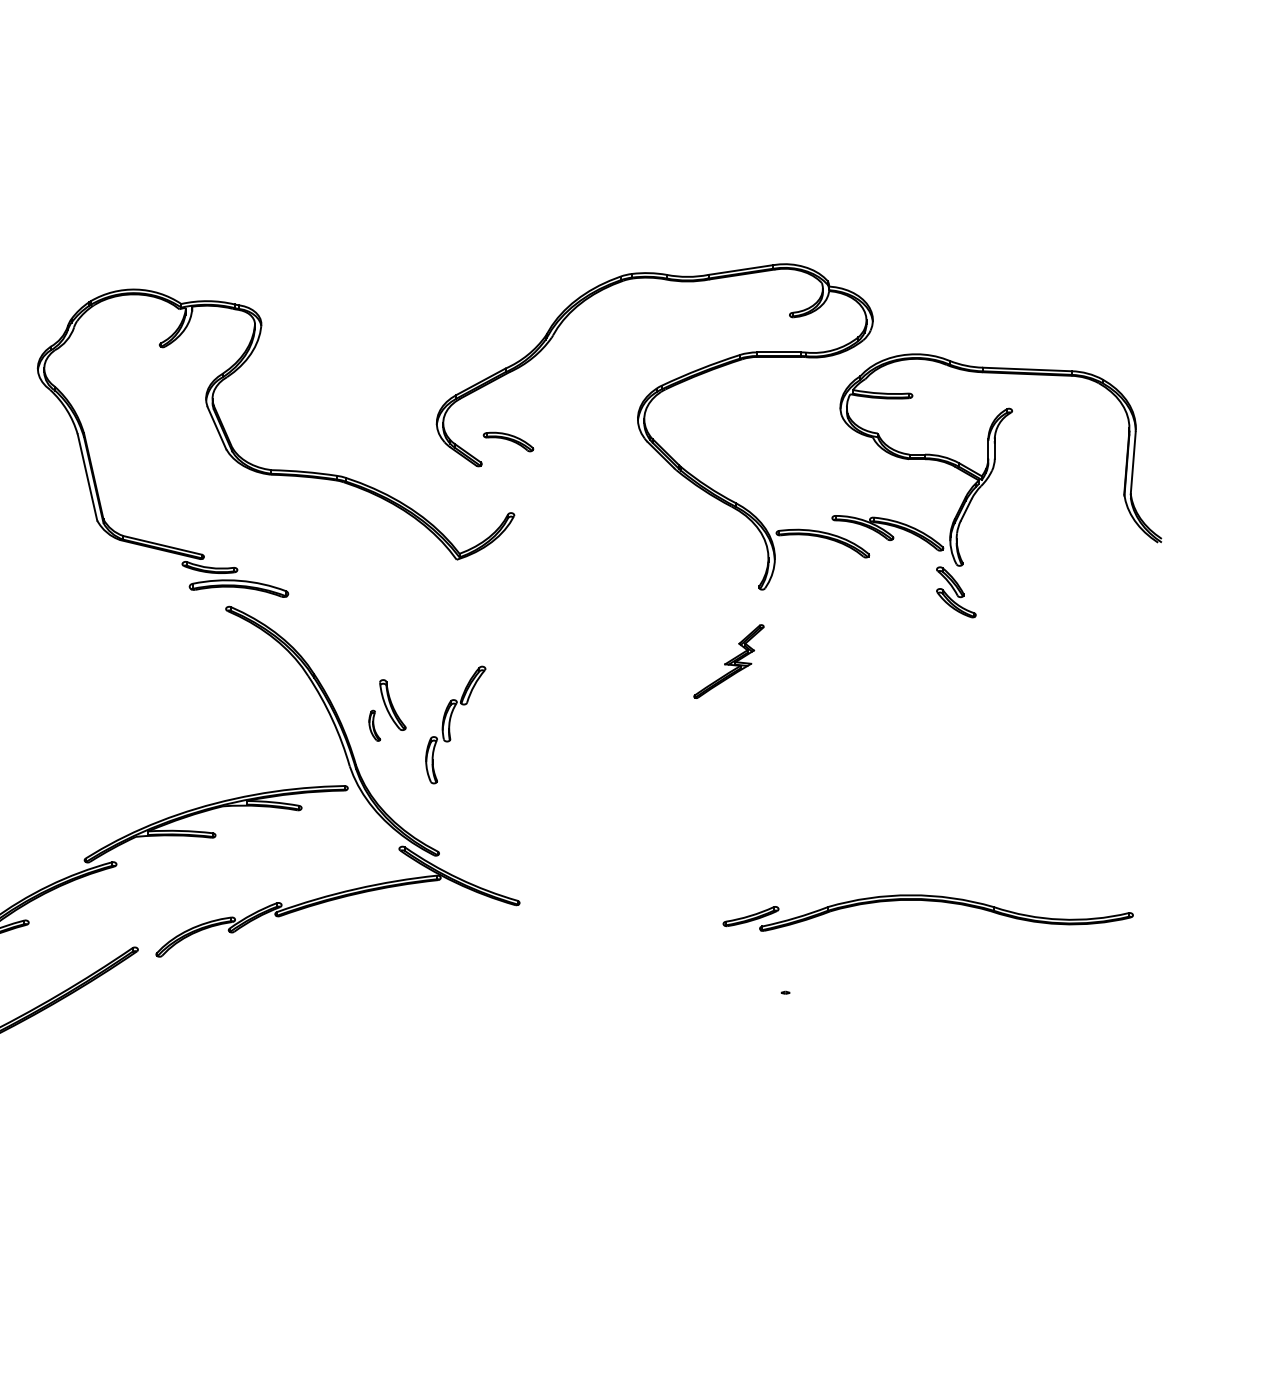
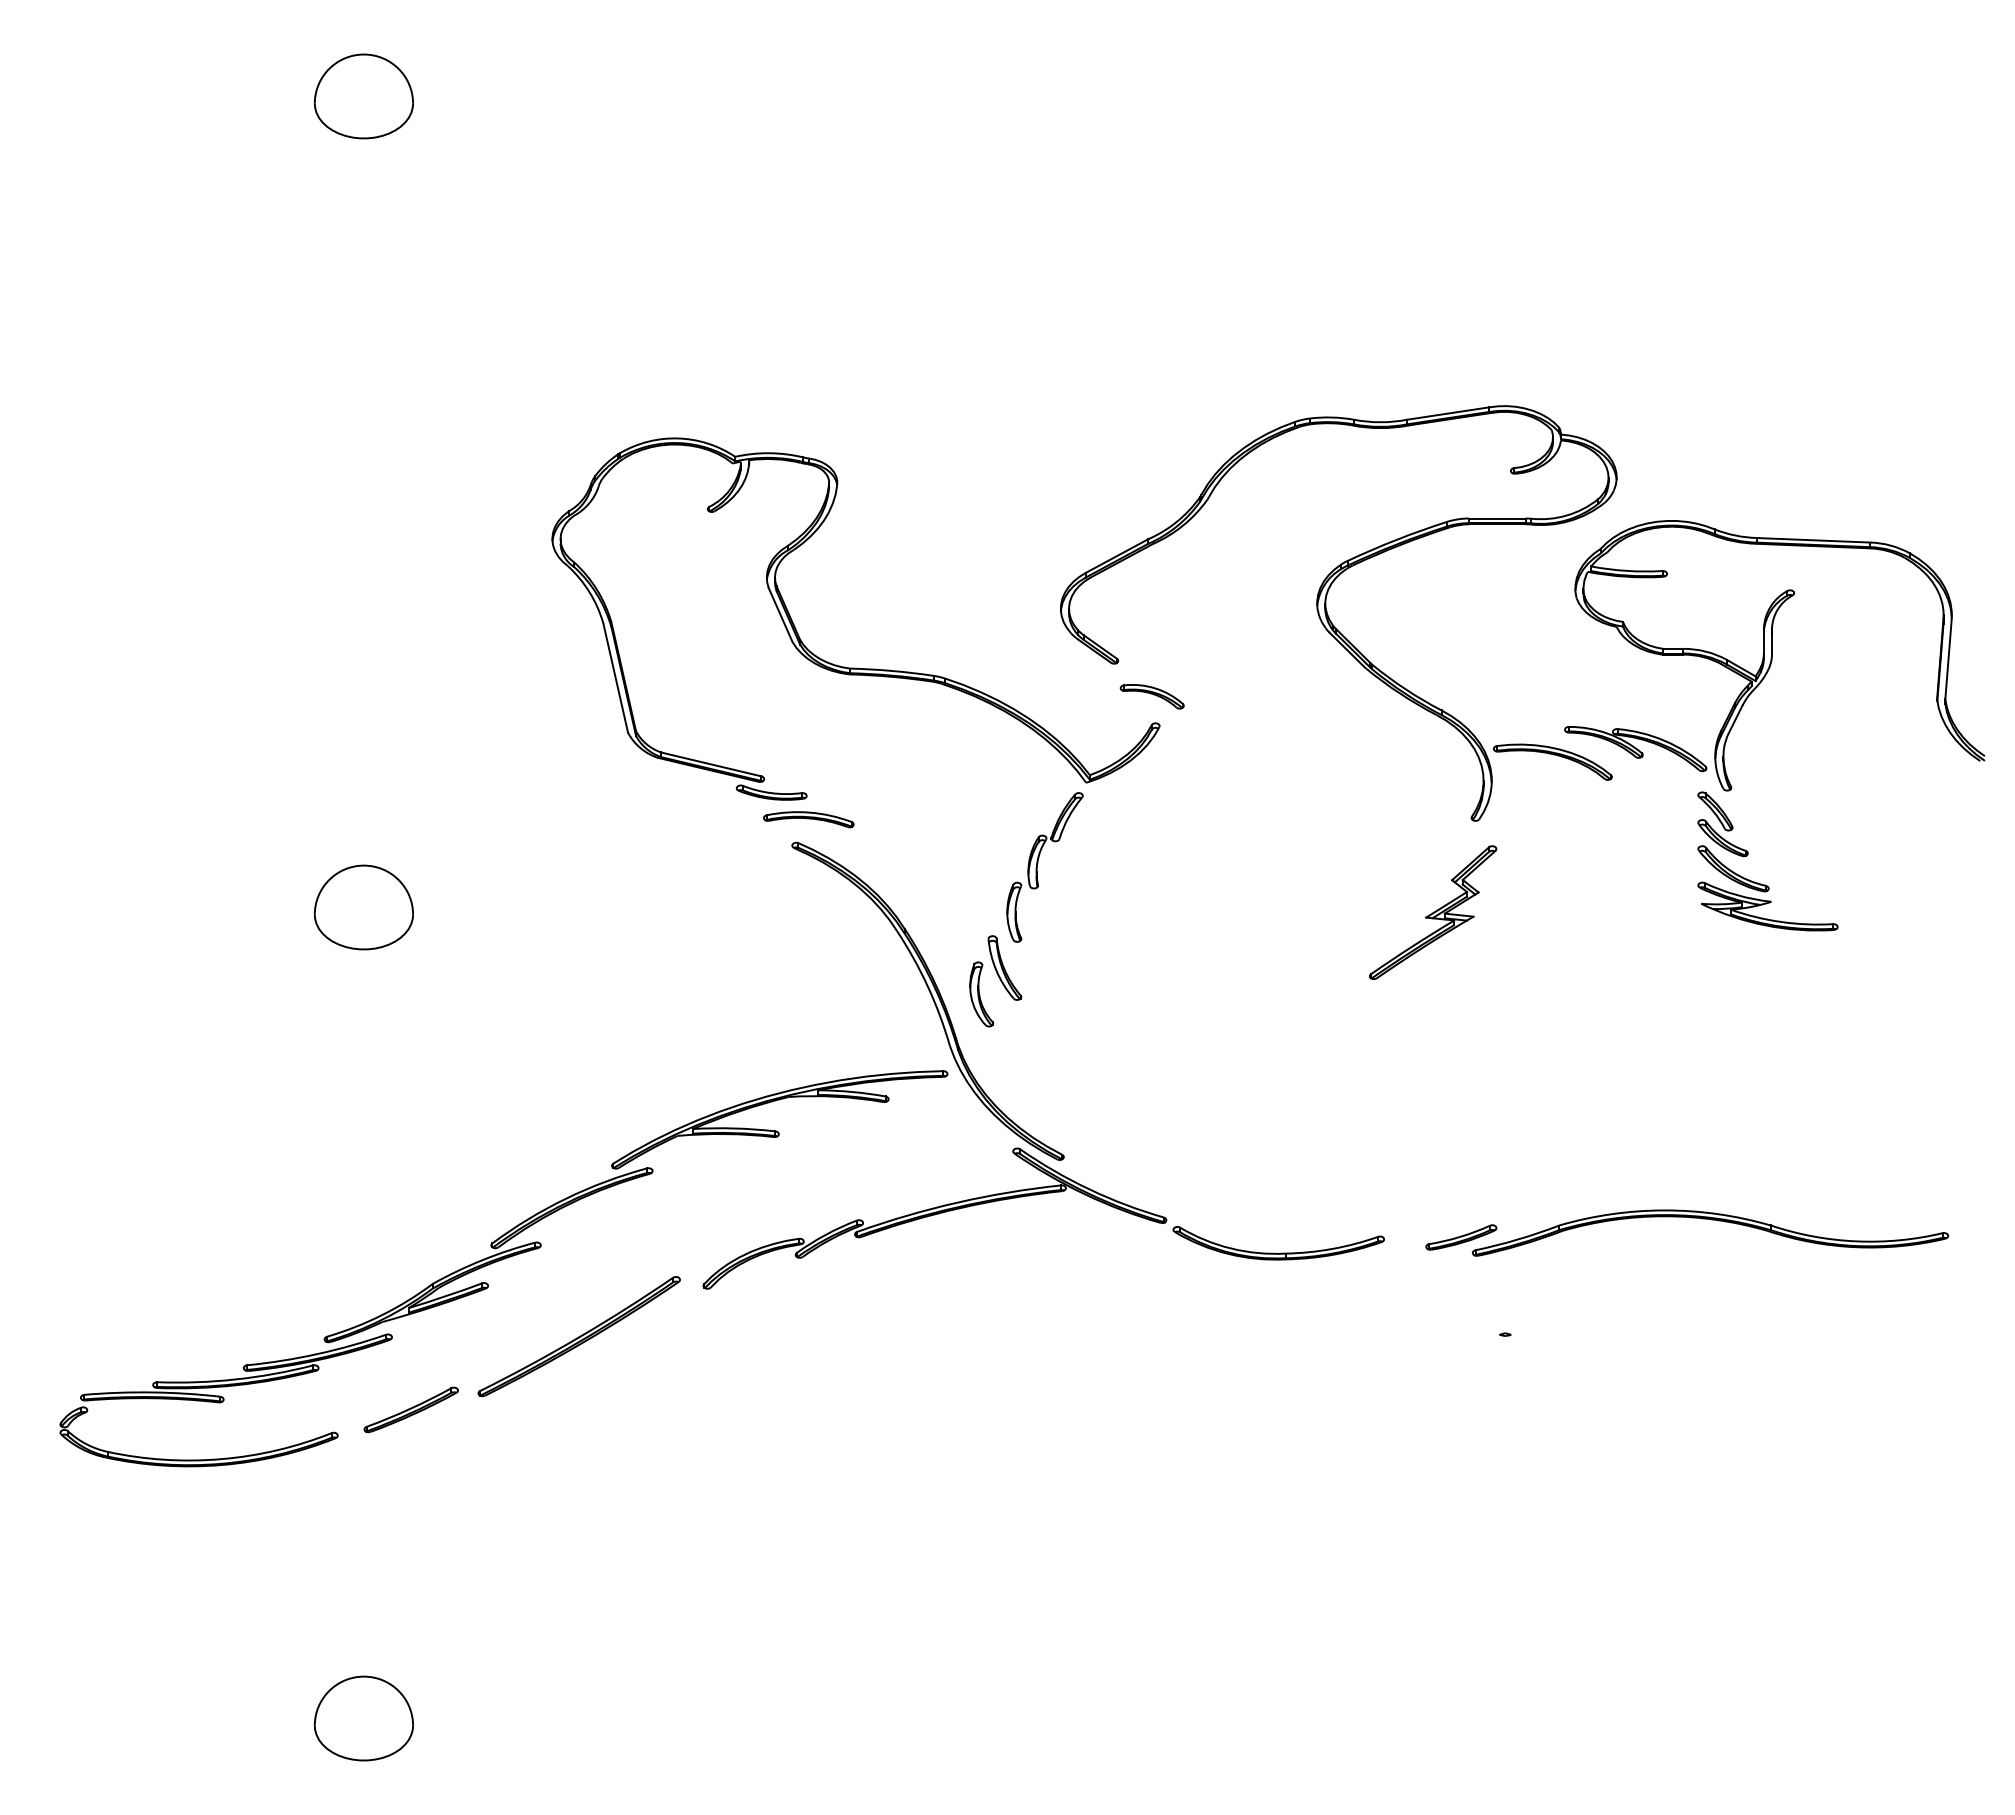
part: (507, 441) -> (1151, 696), moved
part: (238, 588) -> (808, 819), size x0.71
part: (991, 642) -> (1767, 888), added
part: (729, 661) -> (1433, 912), size x1.43
part: (374, 725) -> (981, 994), size x1.67
part: (449, 725) -> (1037, 867), moved
part: (609, 928) -> (1280, 1252), added

